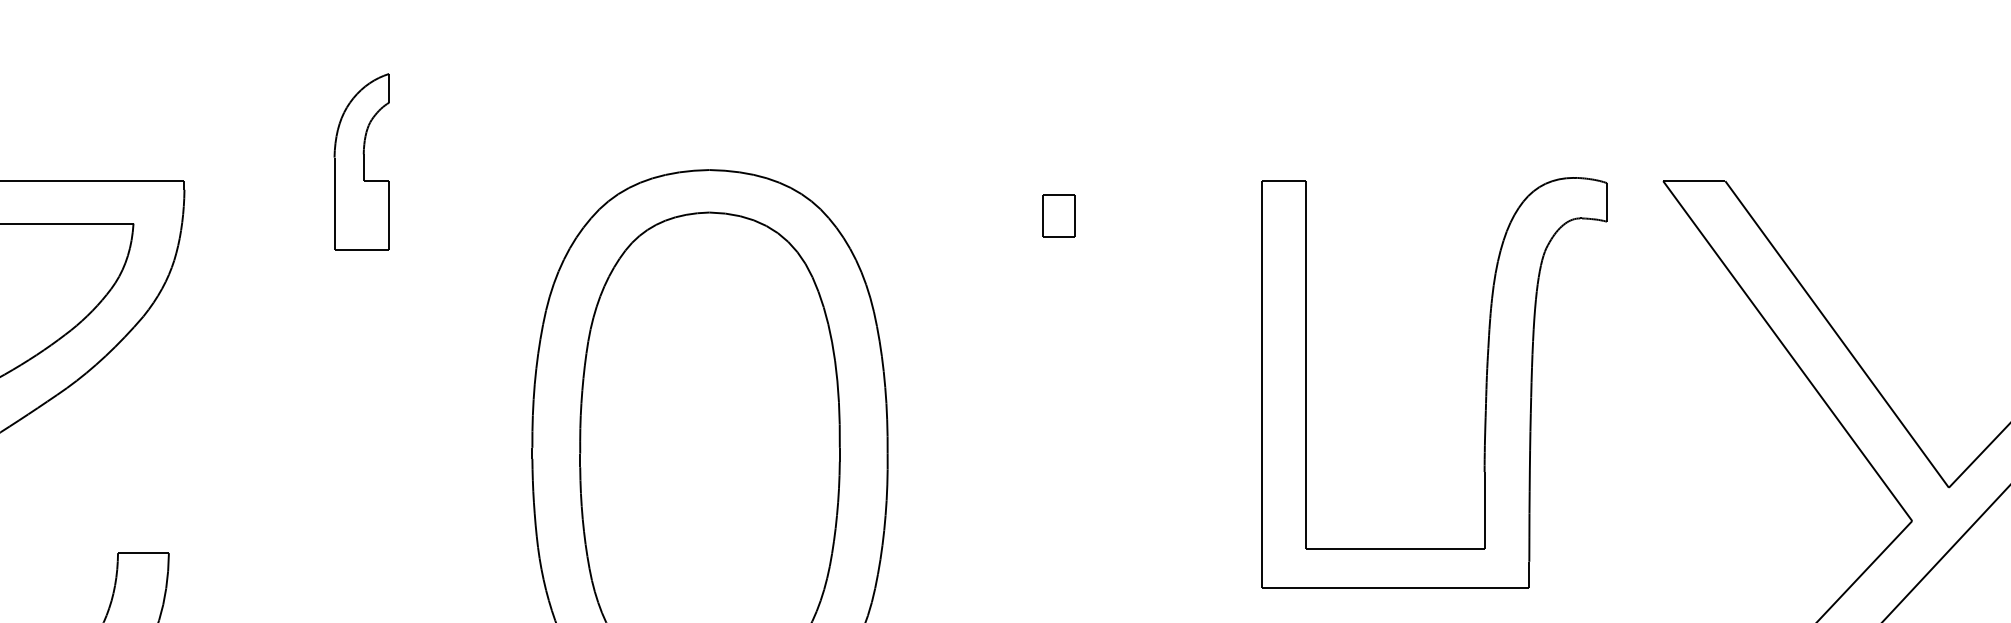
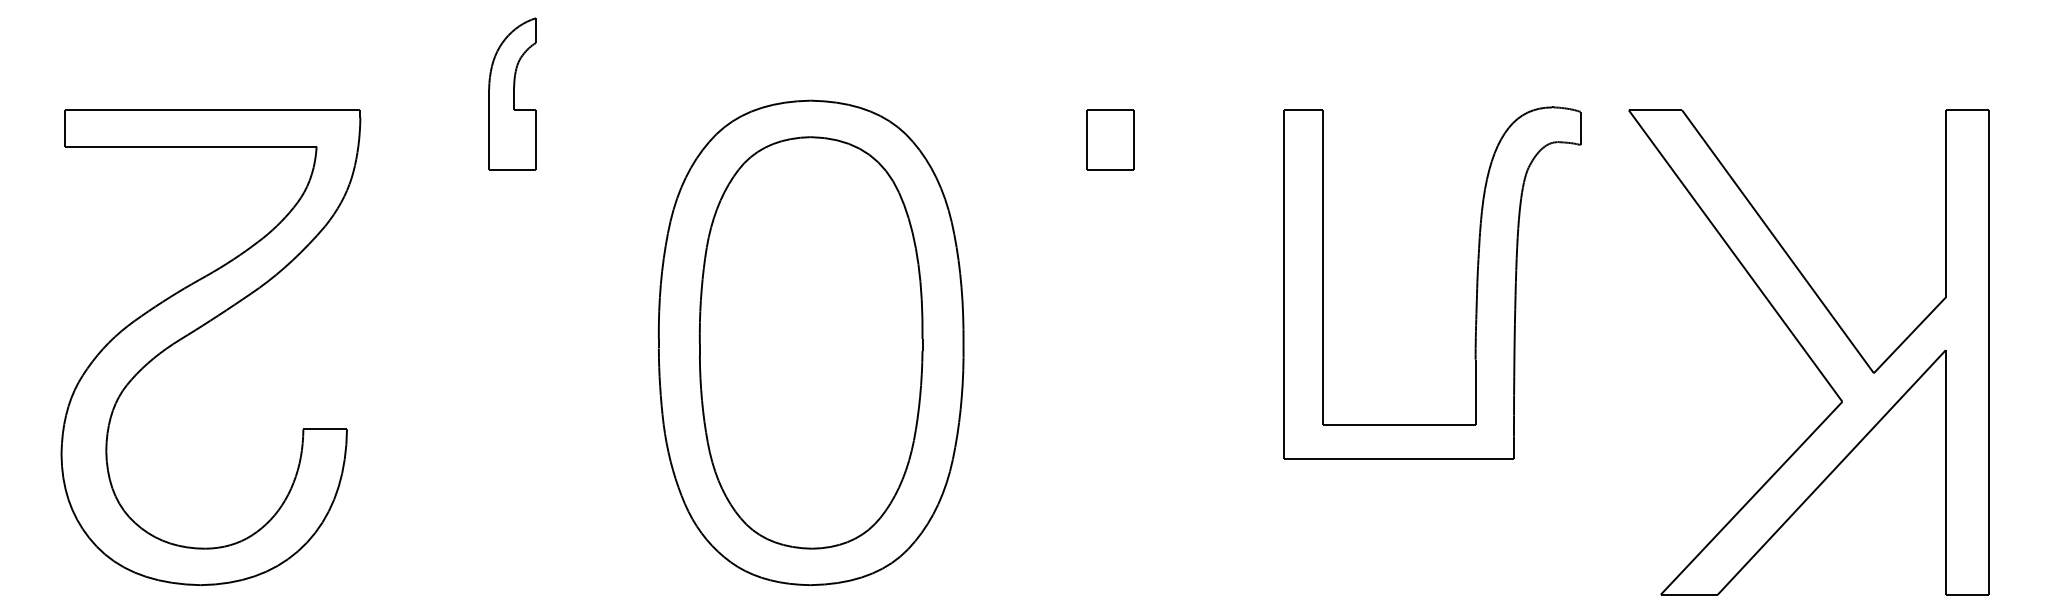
part: (1058, 215) -> (1110, 139), size x1.67

